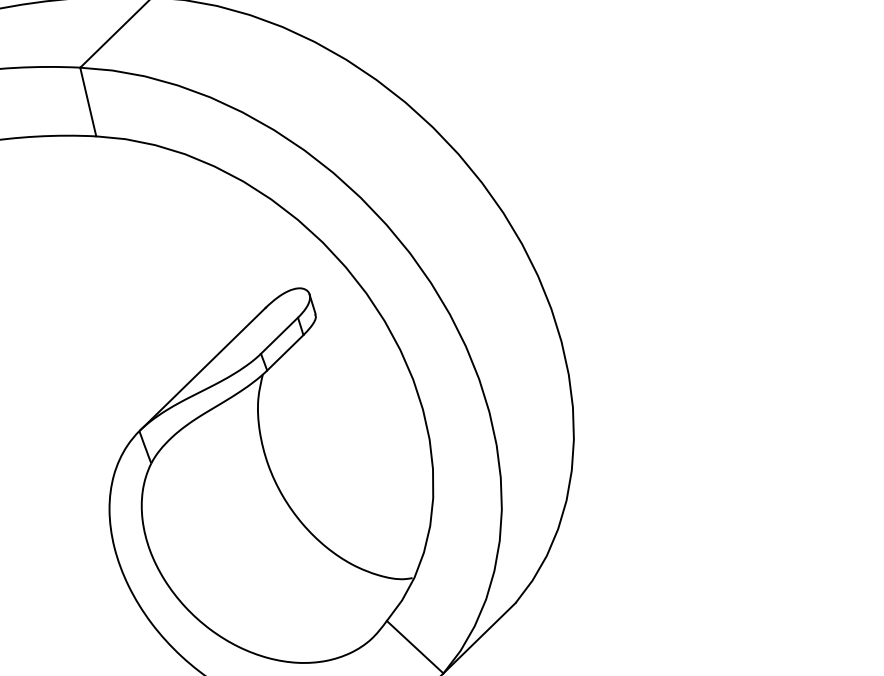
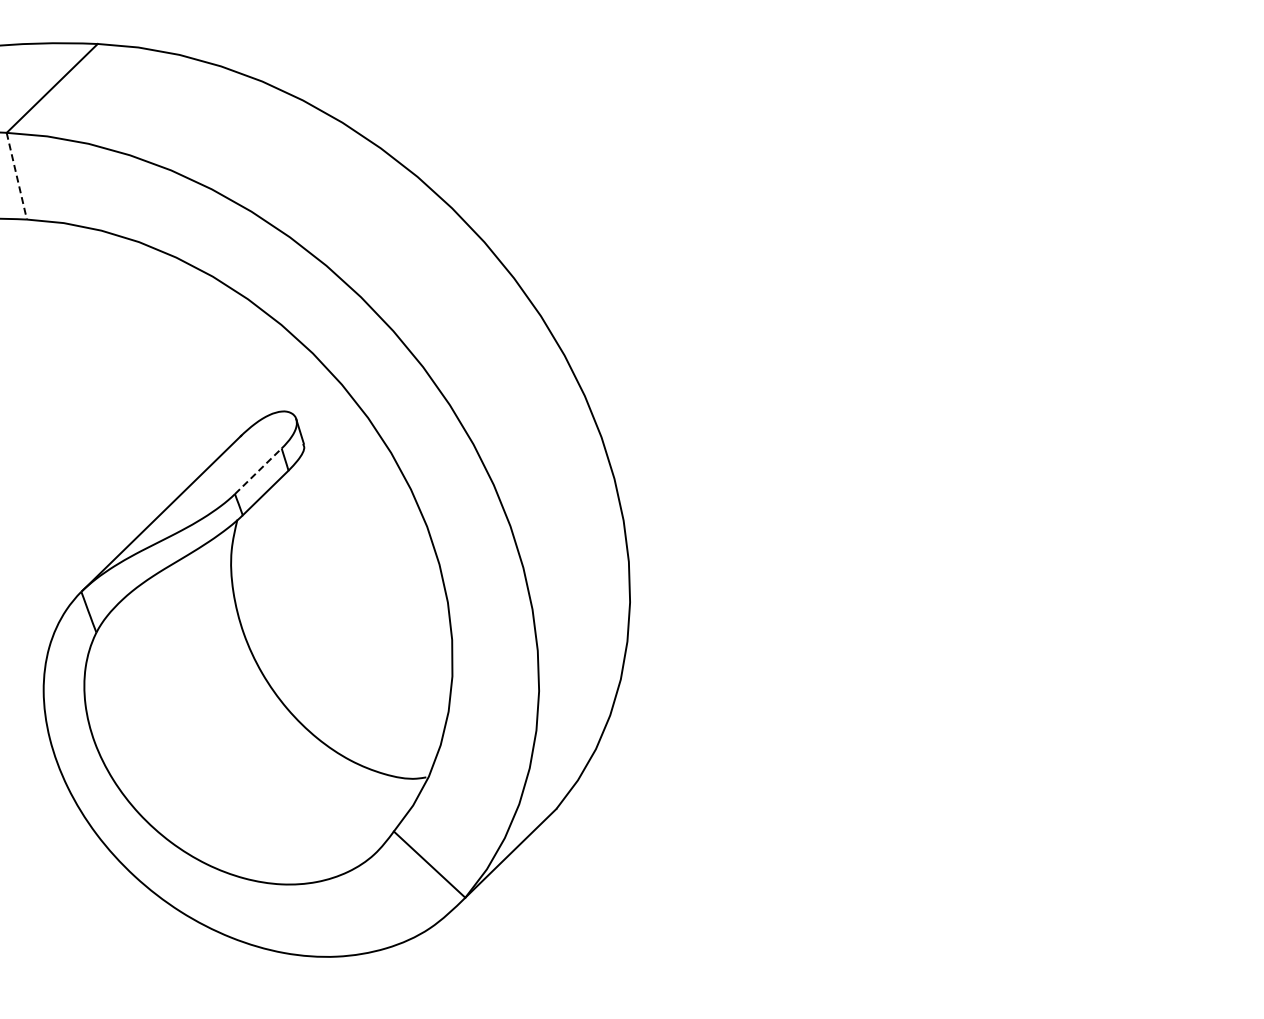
line: (88, 102) -> (16, 176), solid -> dashed
line: (279, 335) -> (258, 471), solid -> dashed

